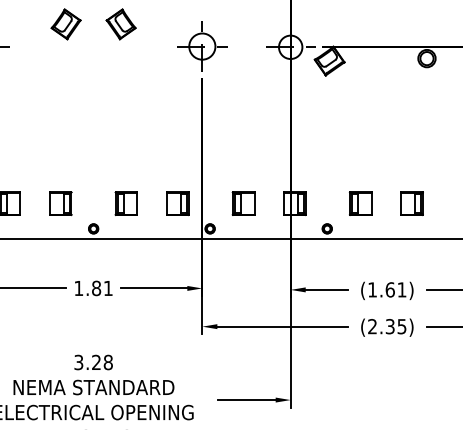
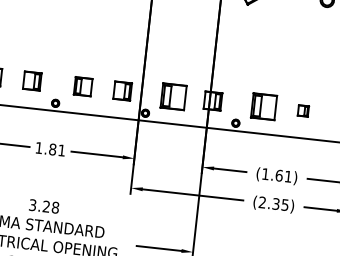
part: (243, 203) -> (173, 96), size x1.4
part: (360, 203) -> (263, 106), size x1.4
part: (411, 203) -> (303, 110), size x0.6

